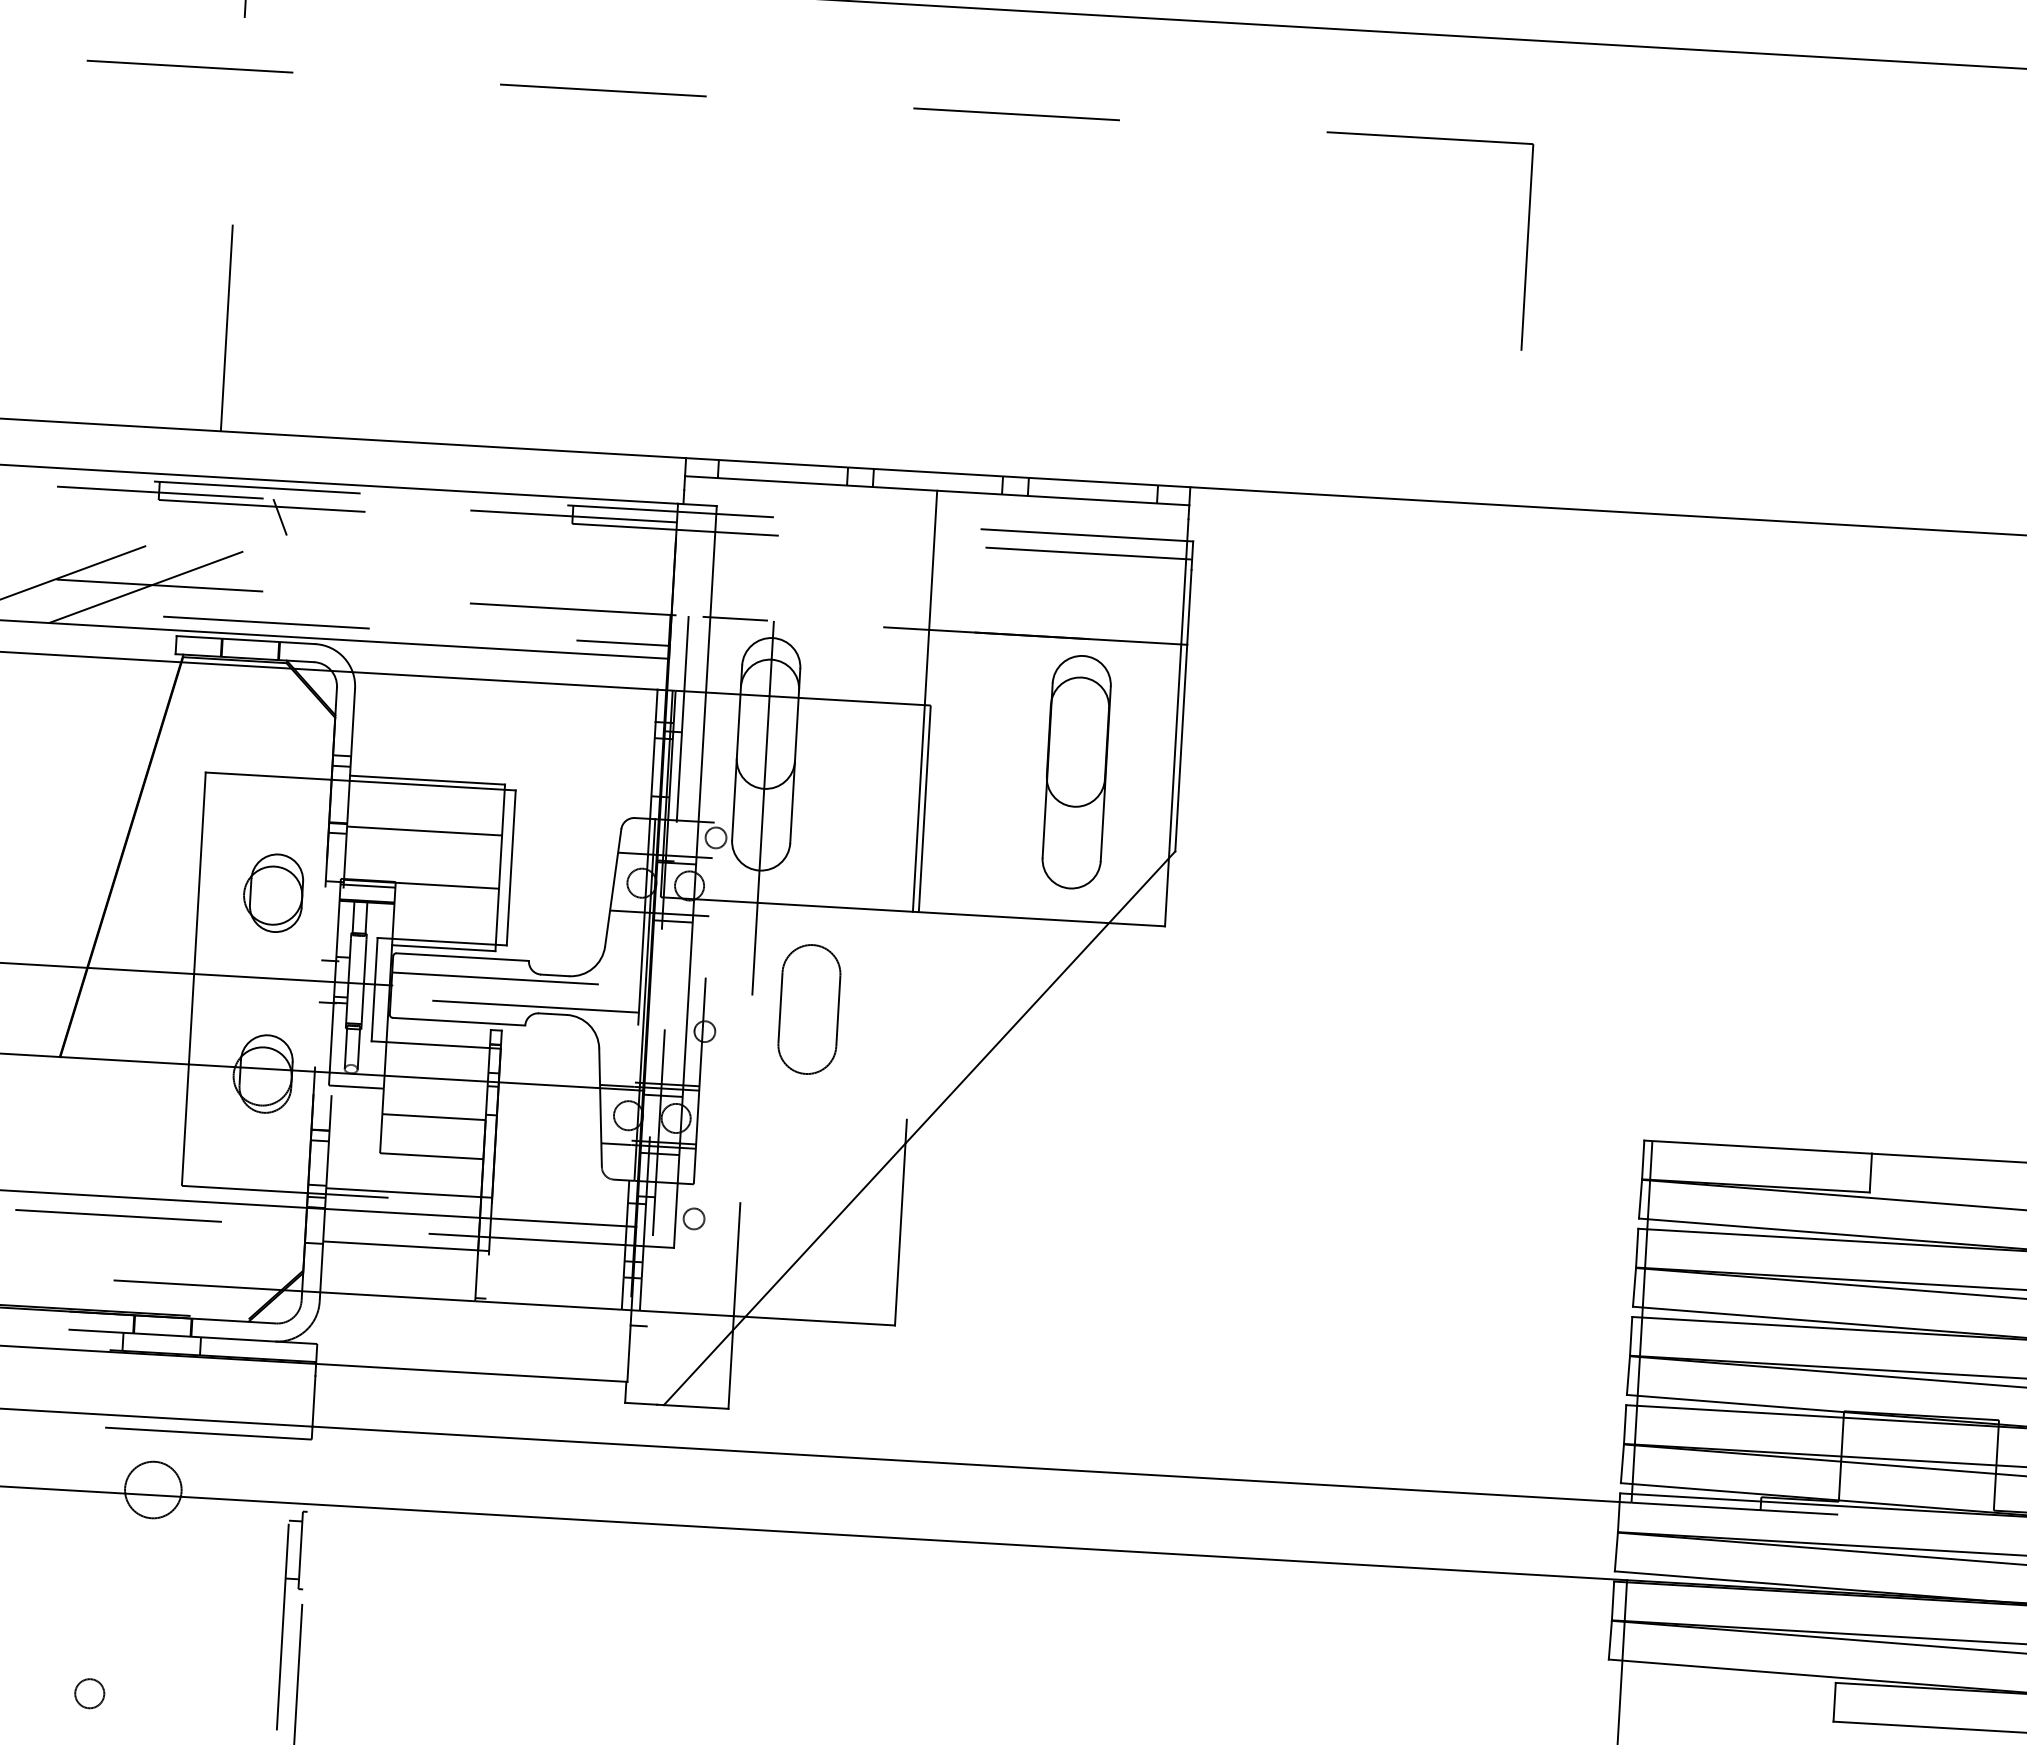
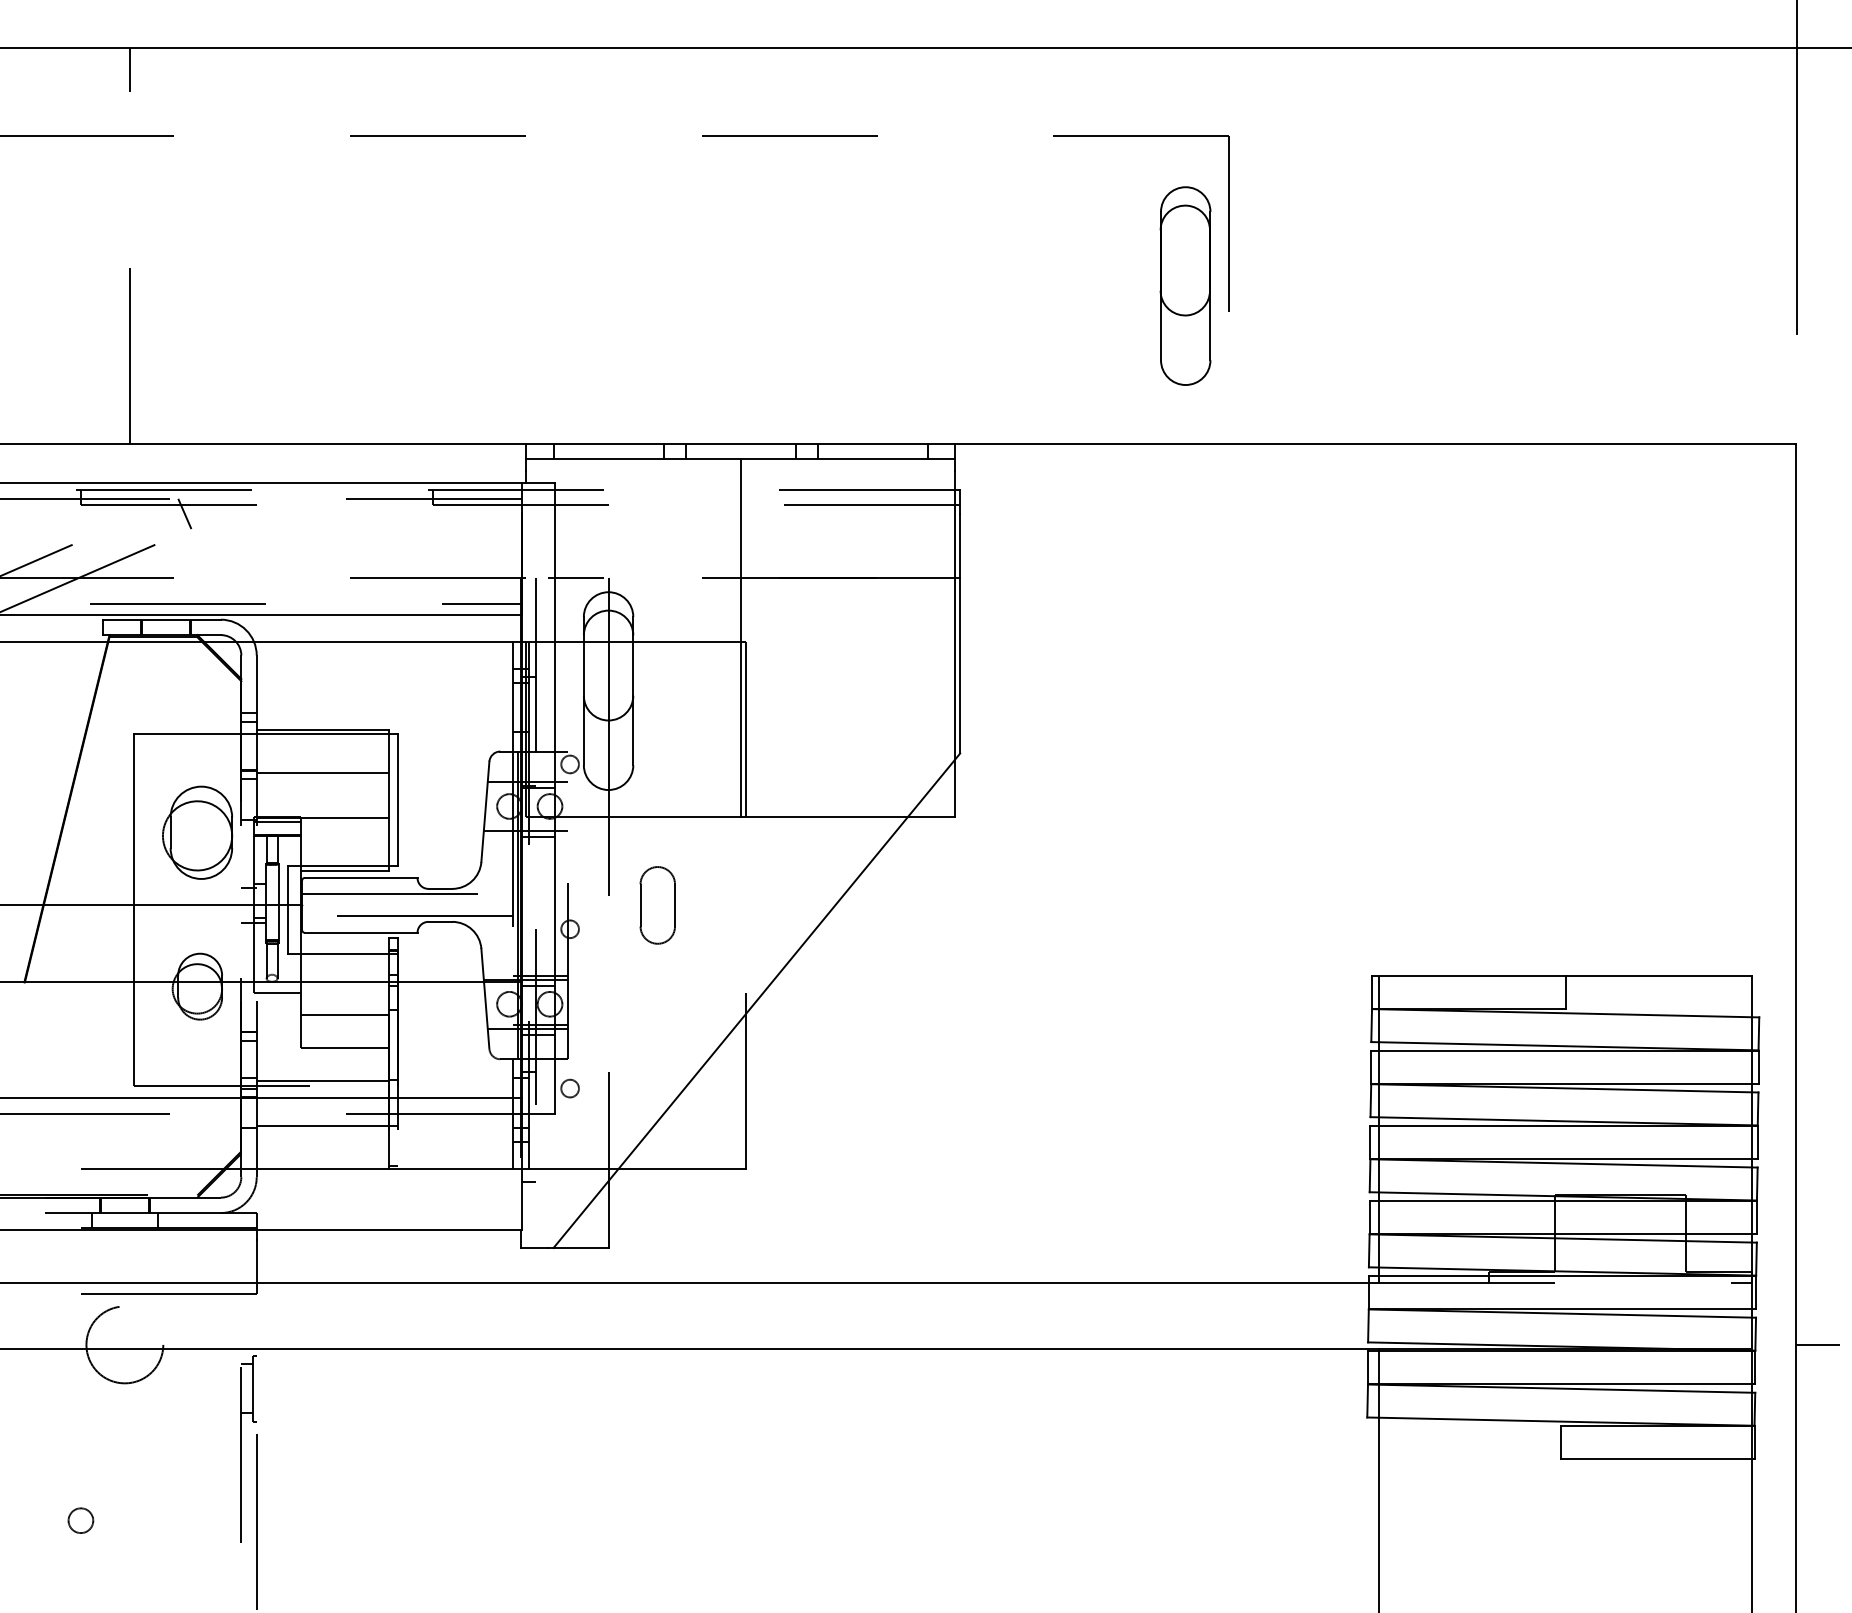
part: (1076, 771) -> (1185, 285), moved
part: (272, 892) -> (196, 832), size x1.4
part: (809, 1009) -> (657, 905), size x0.7
circle: (152, 1489) -> (124, 1344), size x1.6

